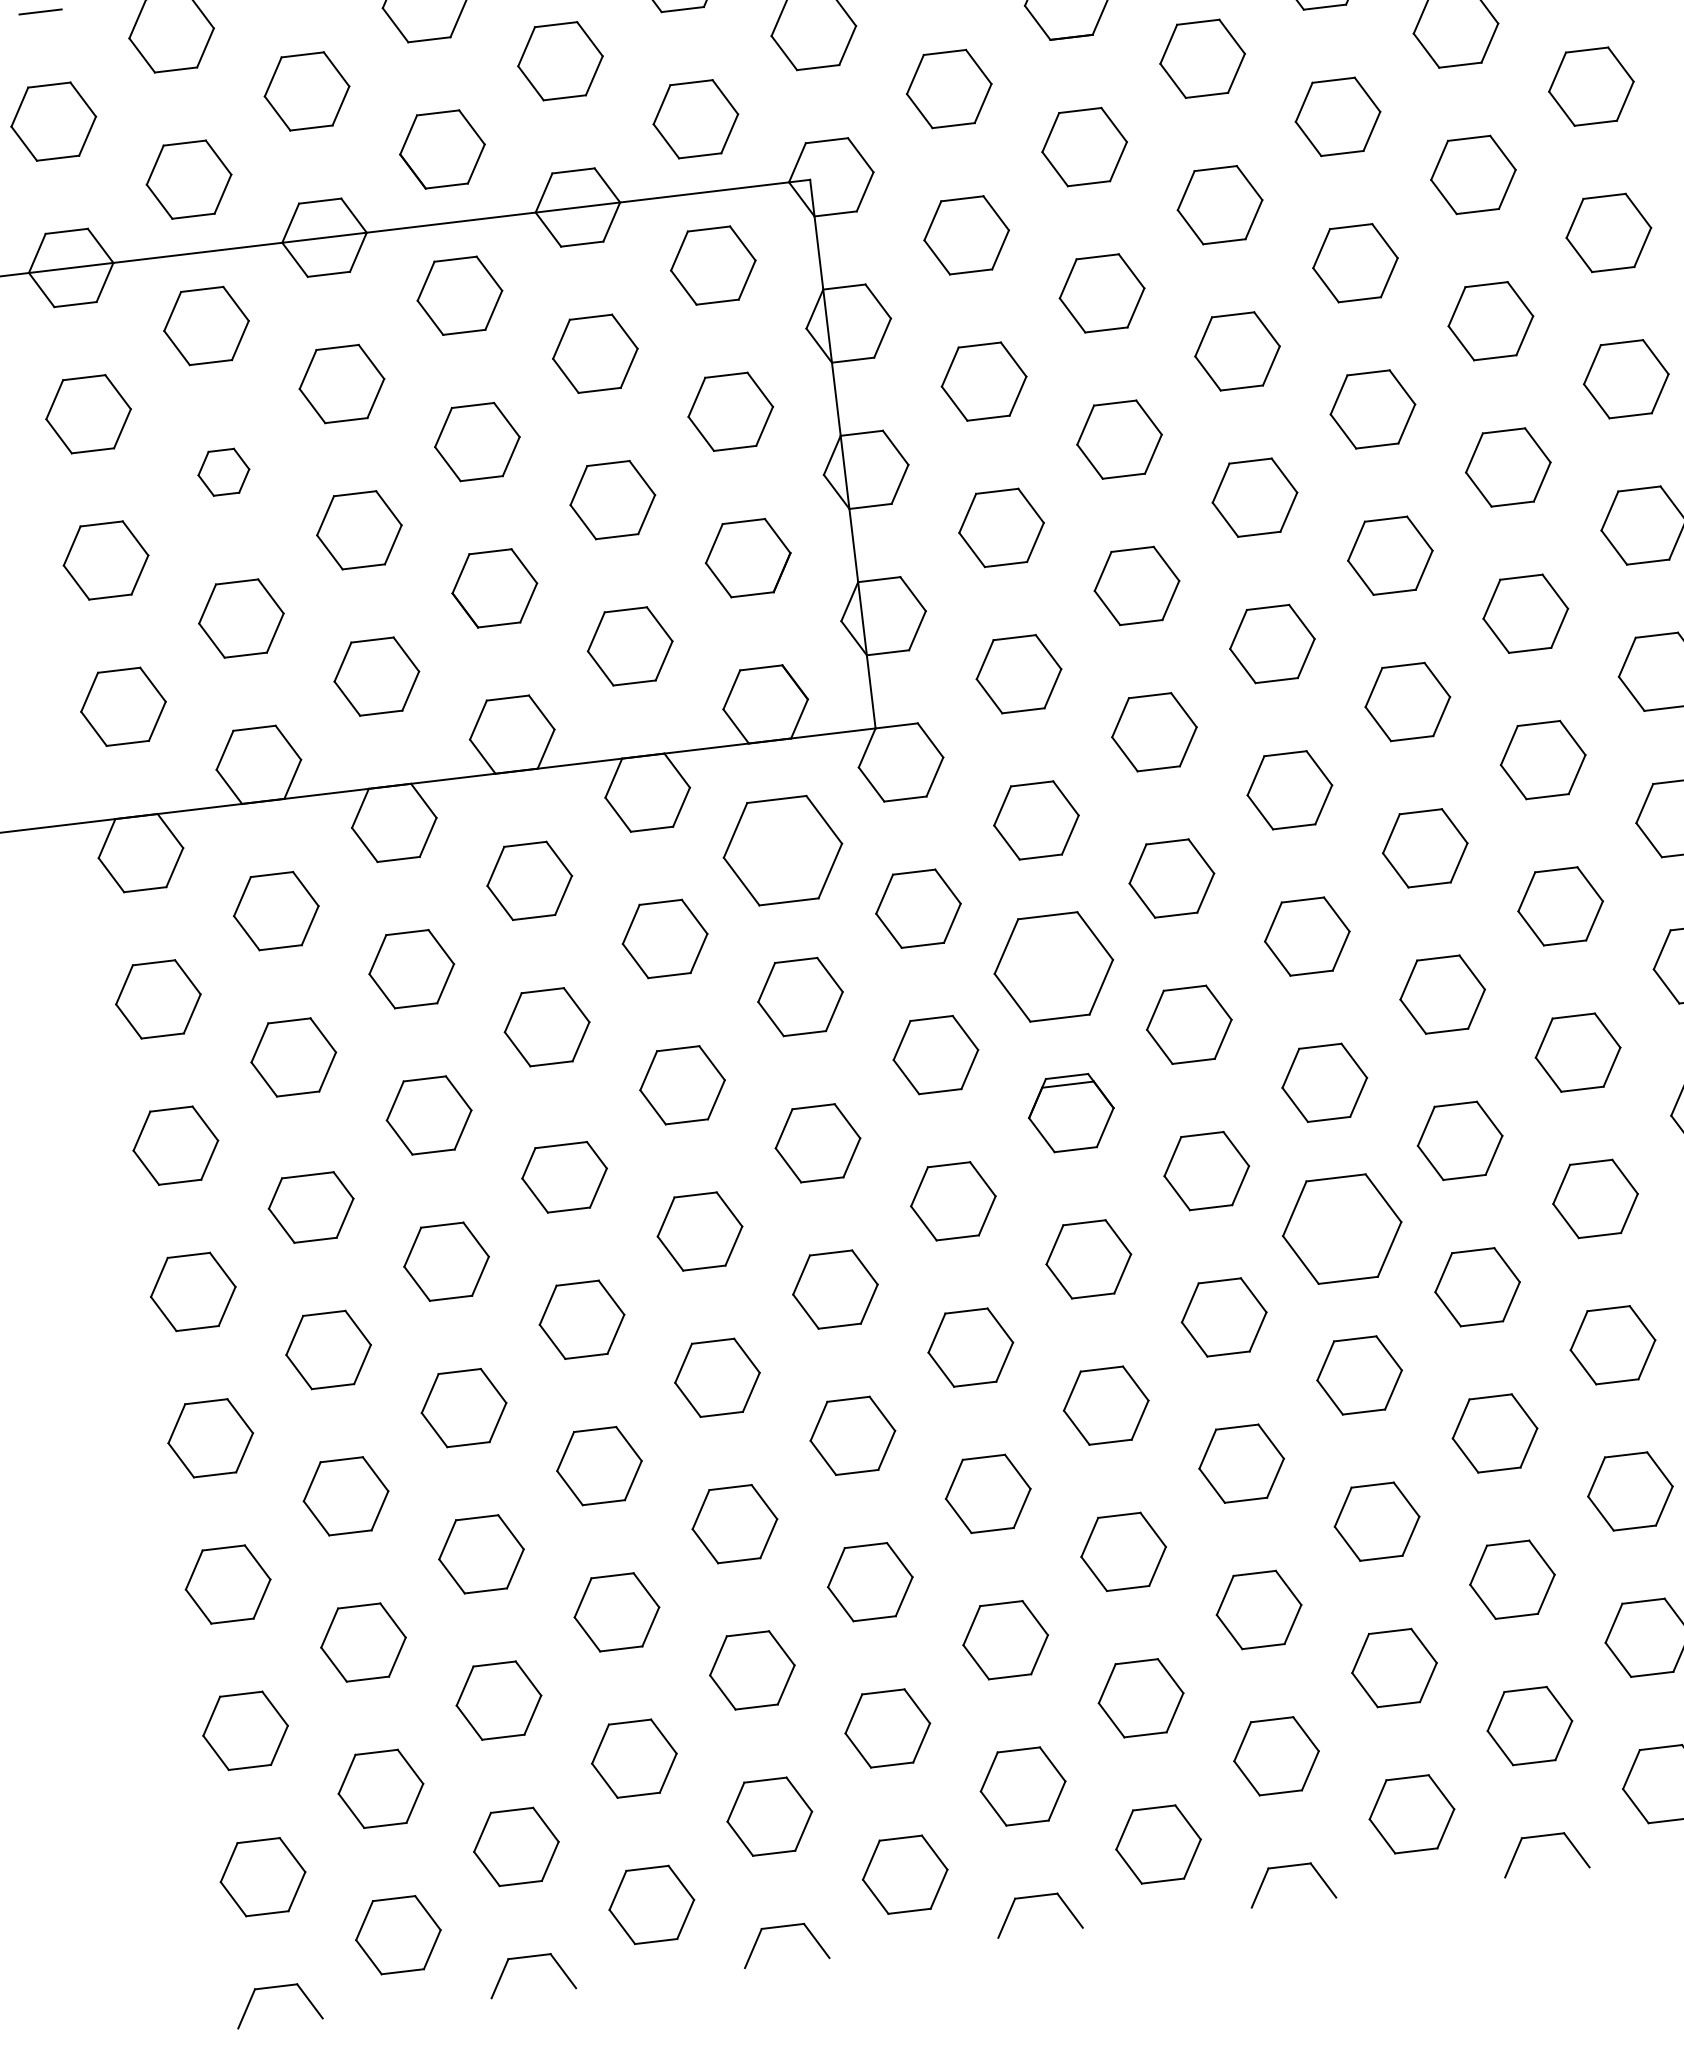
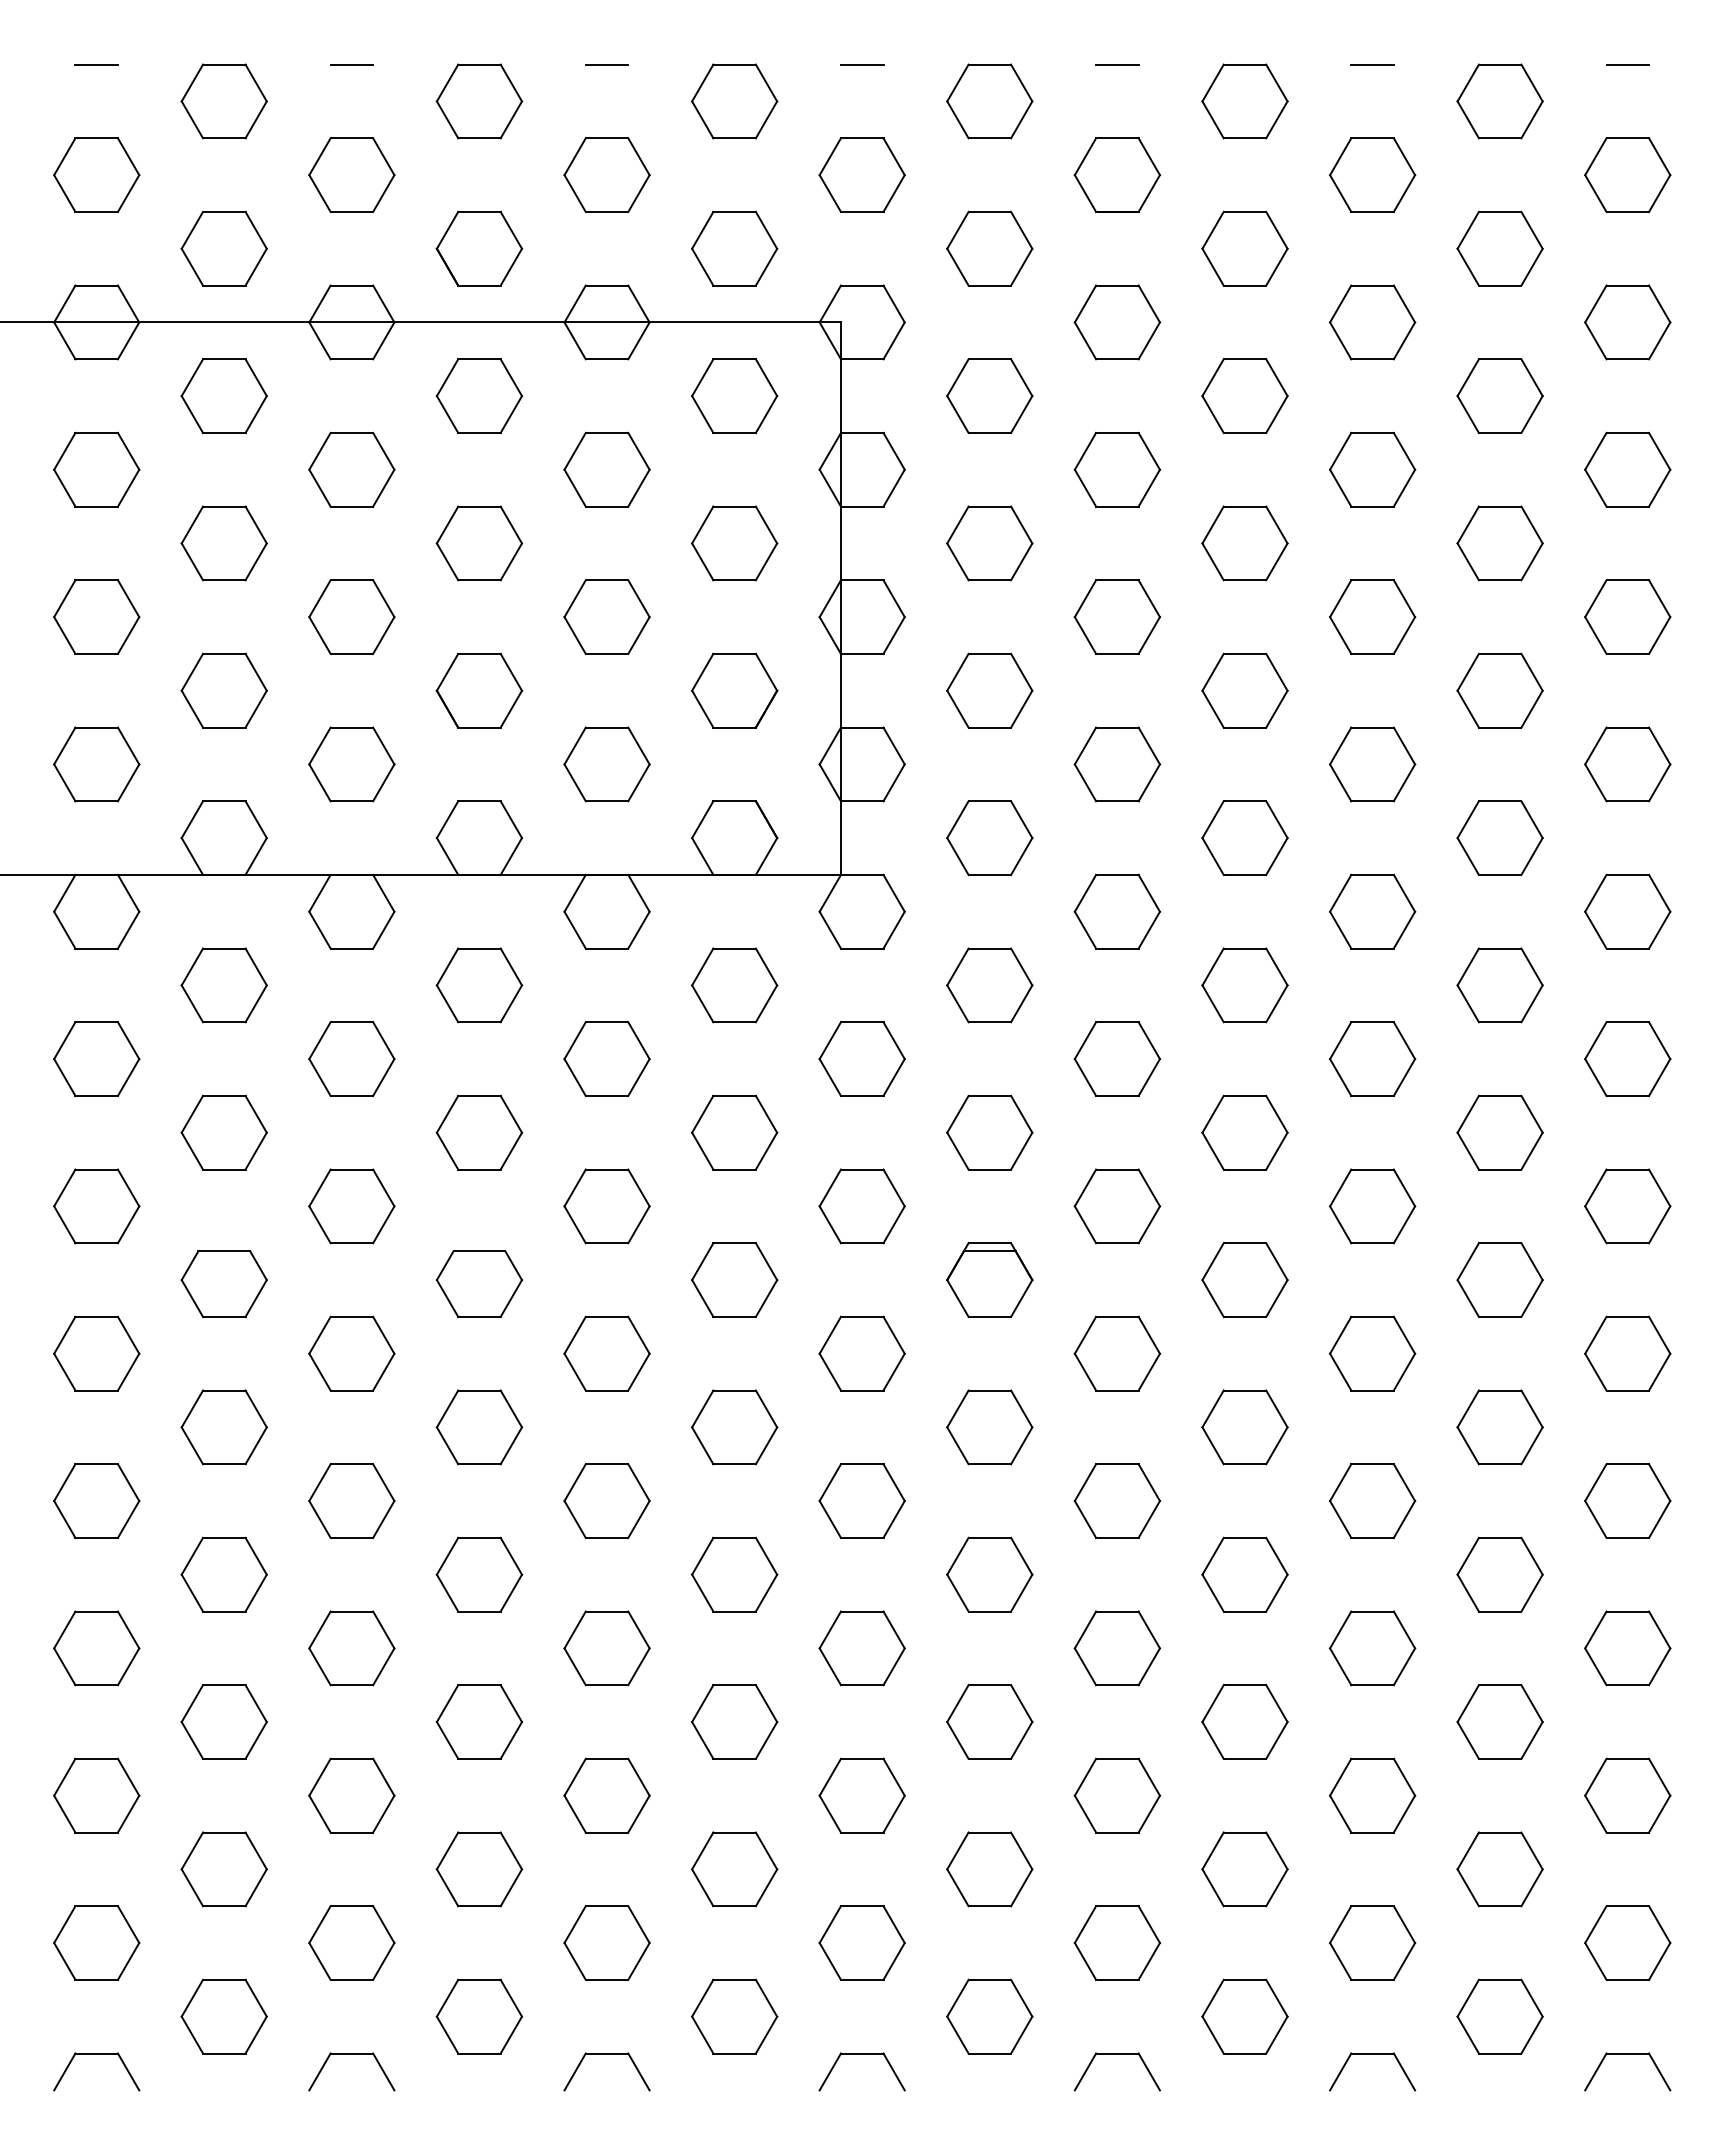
part: (223, 472) -> (223, 543), size x1.67
part: (782, 850) -> (734, 985), size x0.71
part: (1053, 966) -> (989, 1132), size x0.71
part: (1341, 1229) -> (1244, 1427), size x0.71

